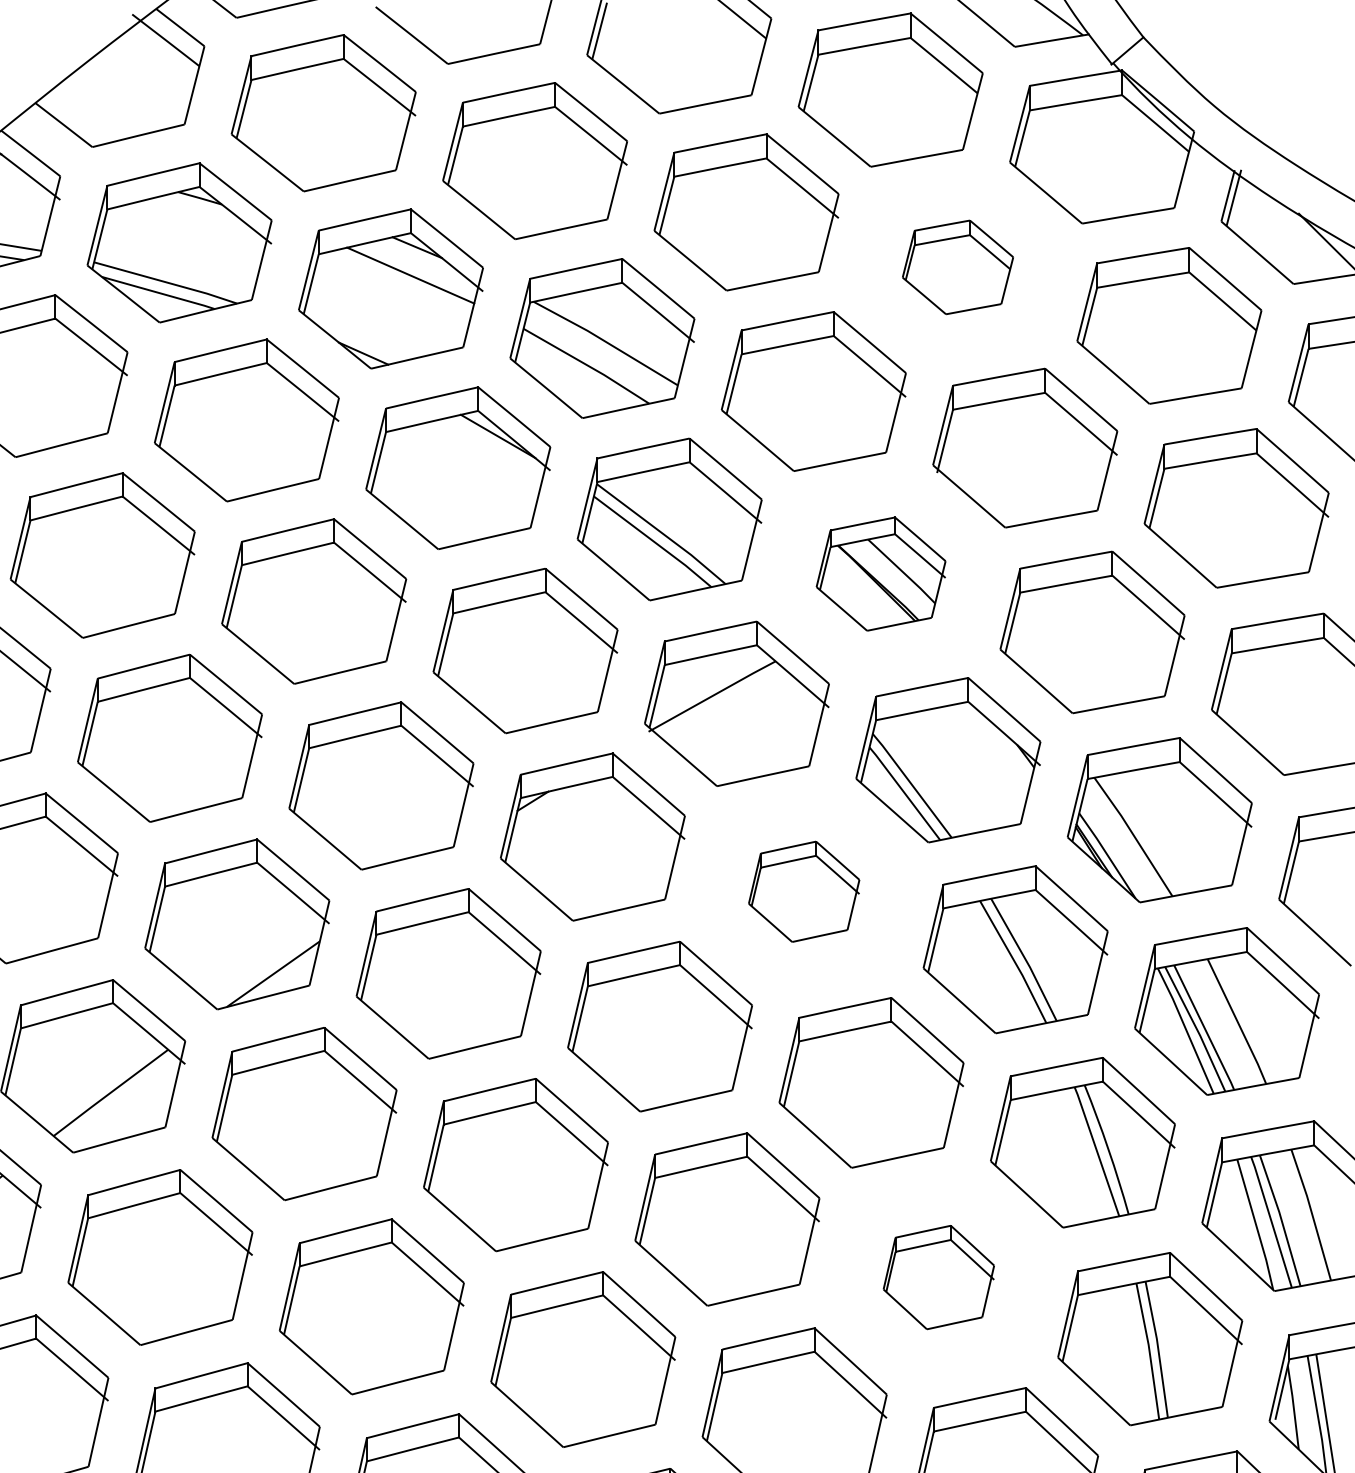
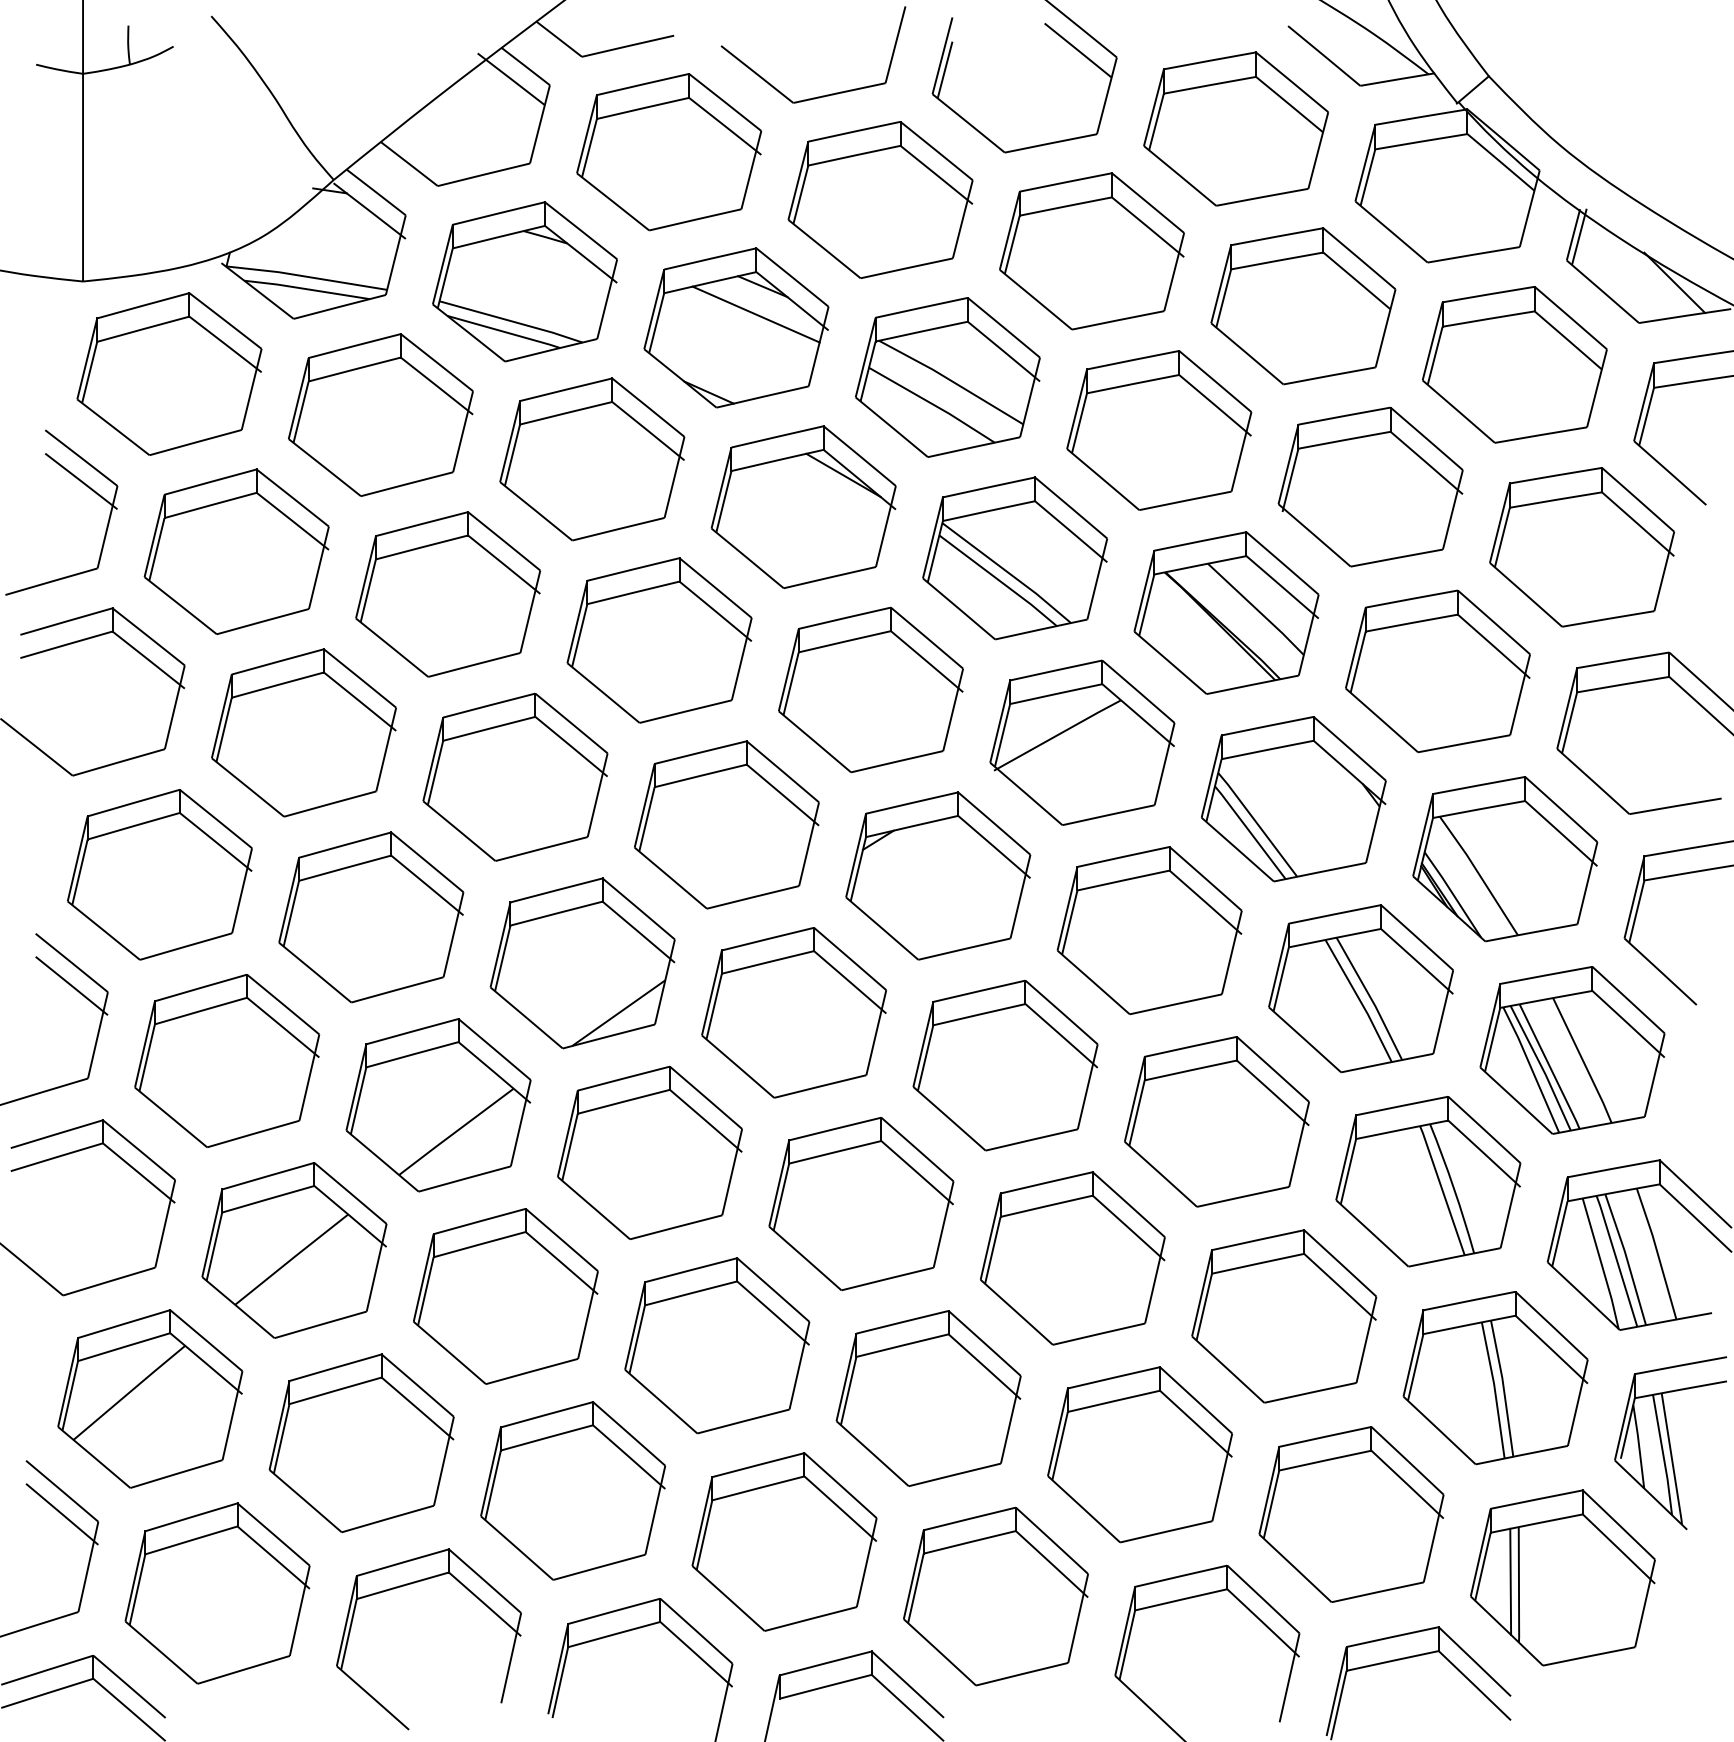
part: (958, 267) -> (1303, 306), size x1.67
part: (881, 573) -> (1226, 612), size x1.43
part: (804, 891) -> (1149, 930), size x1.67
part: (939, 1277) -> (1284, 1316), size x1.67

